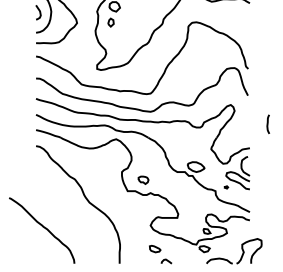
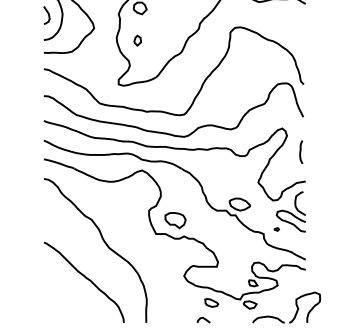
part: (110, 22) -> (137, 40), moved
curve: (268, 123) -> (301, 151), moved
part: (143, 180) -> (175, 220), size x1.67
curve: (43, 227) -> (85, 278), moved
part: (154, 248) -> (211, 302), moved

